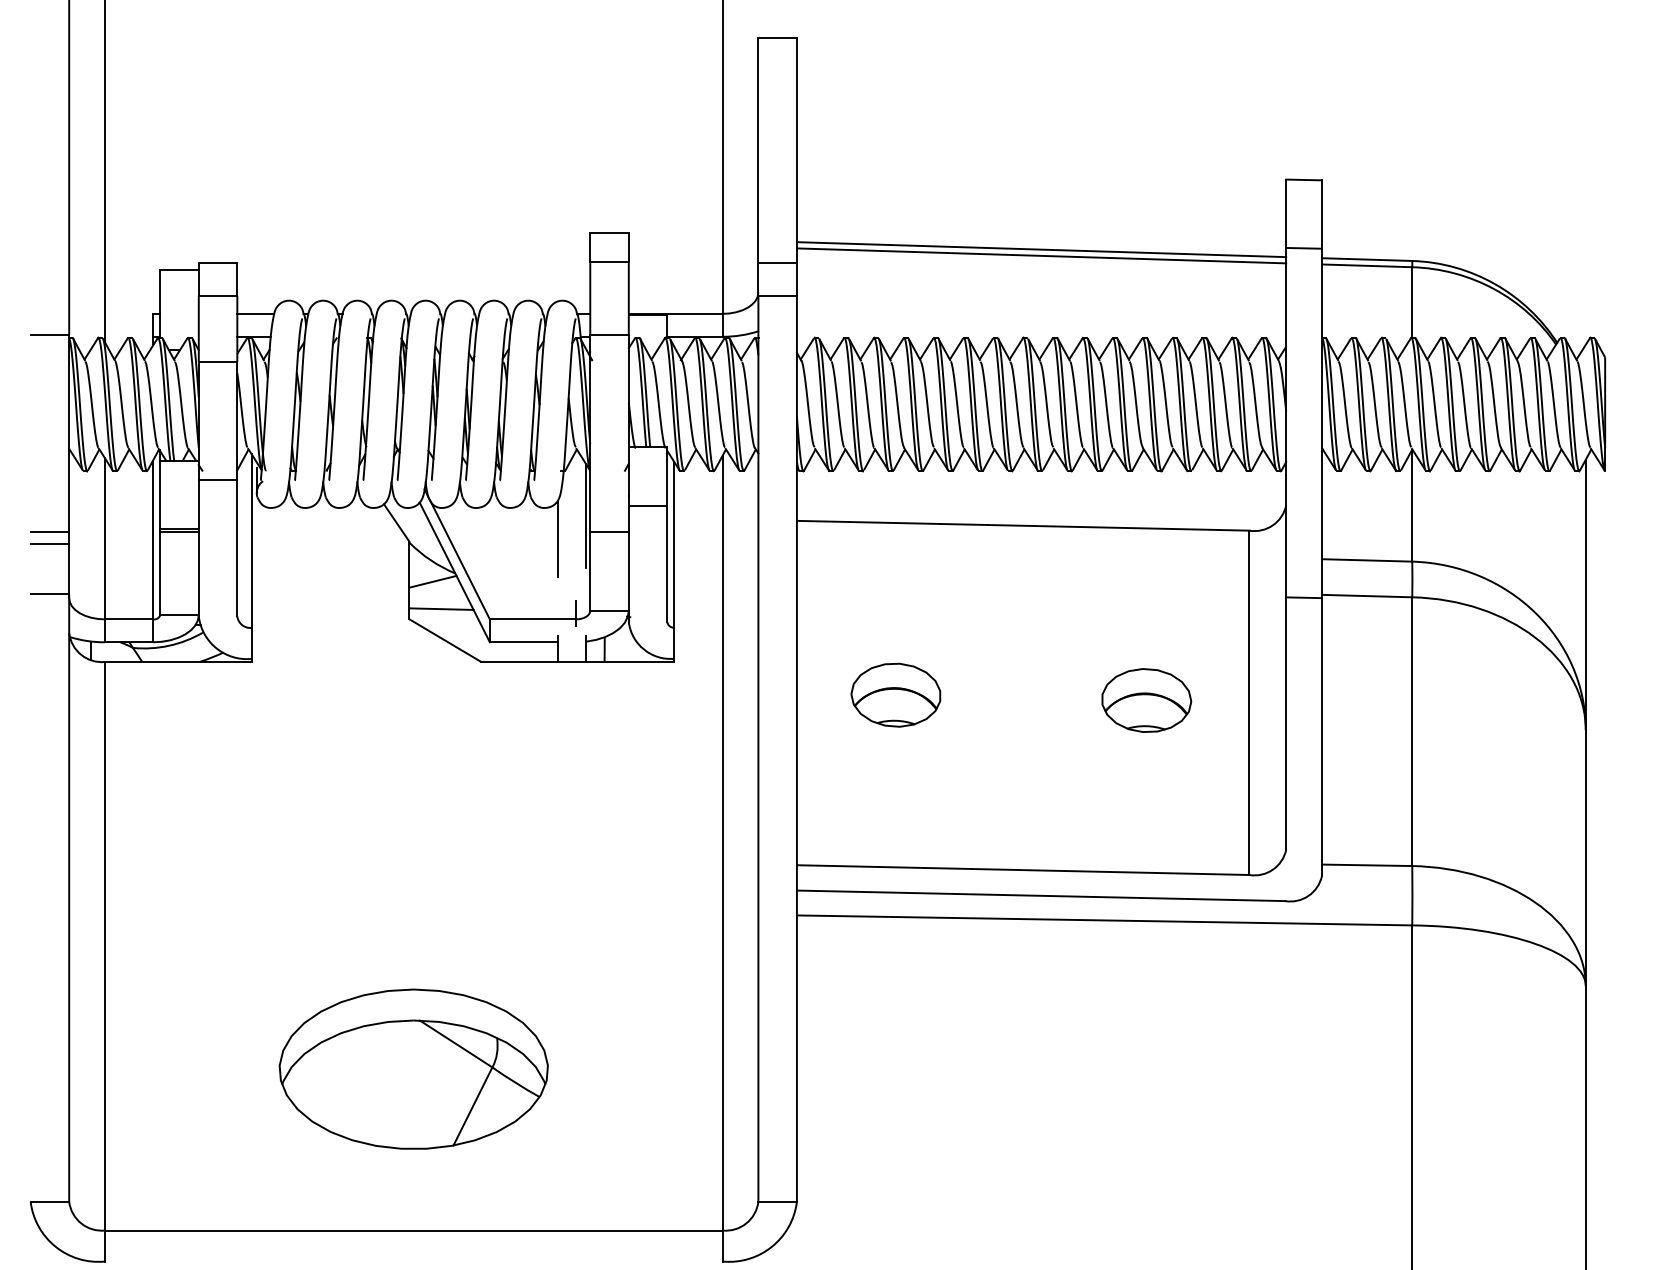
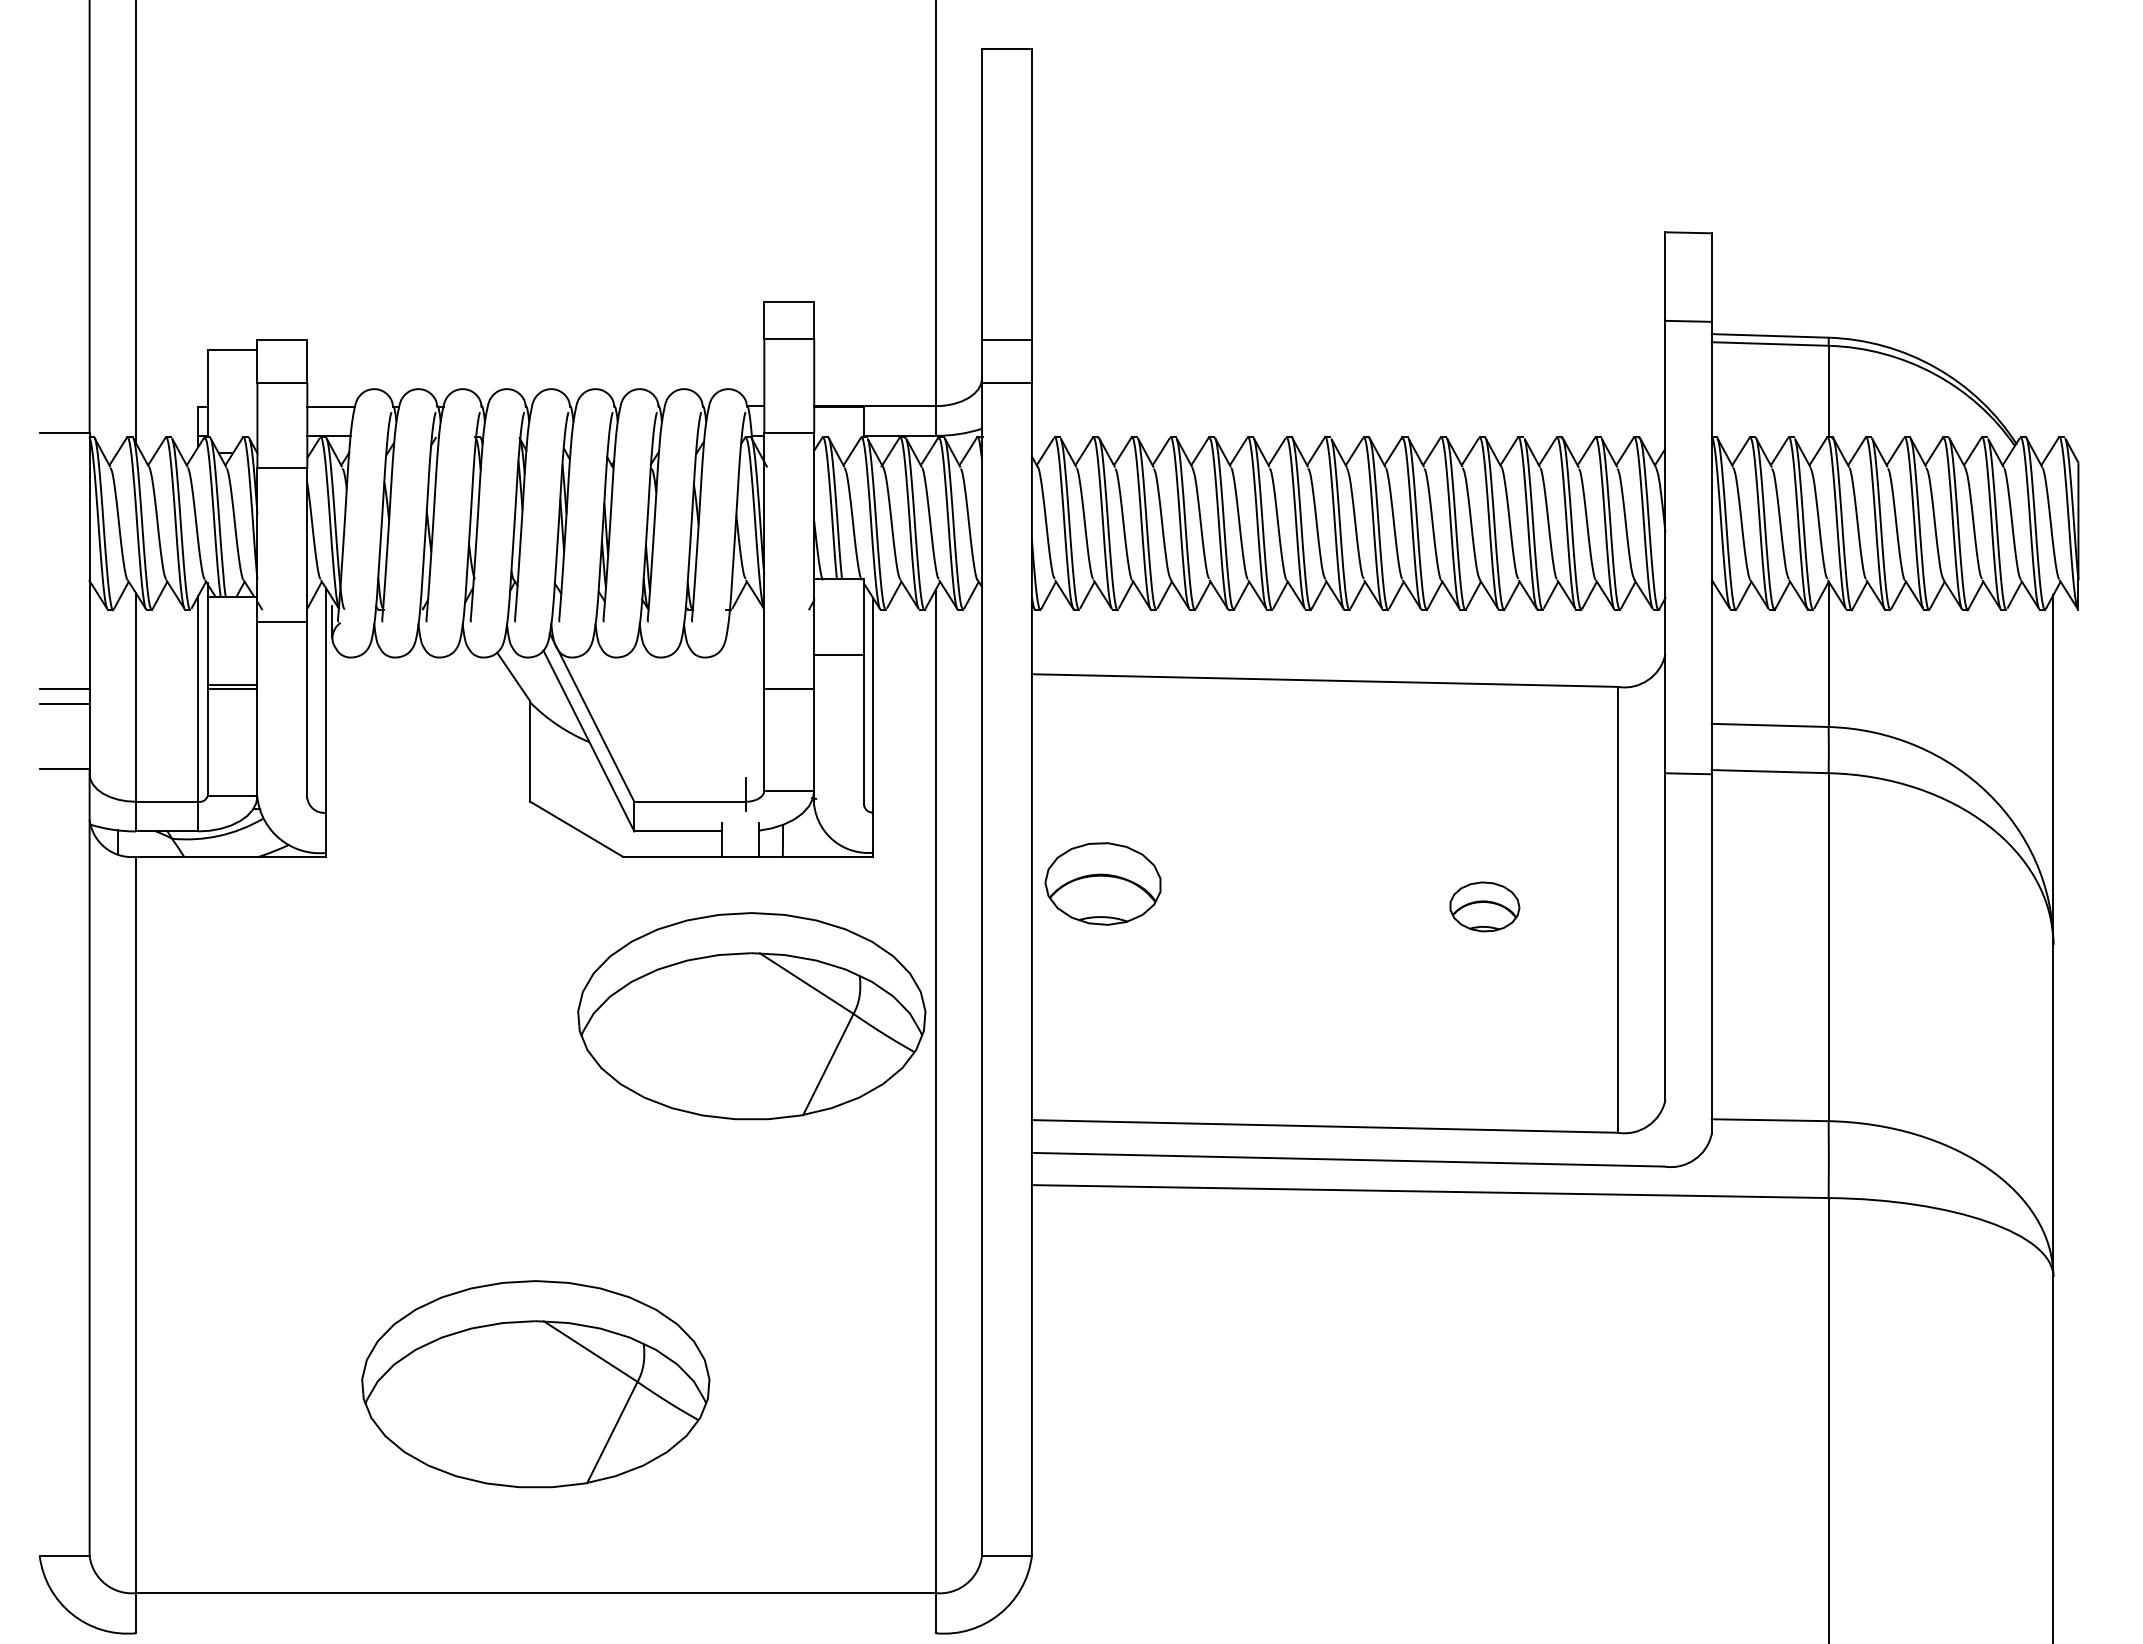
line: (1041, 249) -> (1348, 322), removed
line: (1041, 255) -> (1348, 330), removed
line: (586, 515) -> (759, 667), removed
line: (557, 538) -> (721, 697), removed
line: (432, 581) -> (560, 752), removed
line: (441, 609) -> (571, 788), removed
part: (895, 694) -> (1102, 883), moved
part: (1146, 700) -> (1484, 906), size x0.6
part: (580, 785) -> (751, 1016), added

